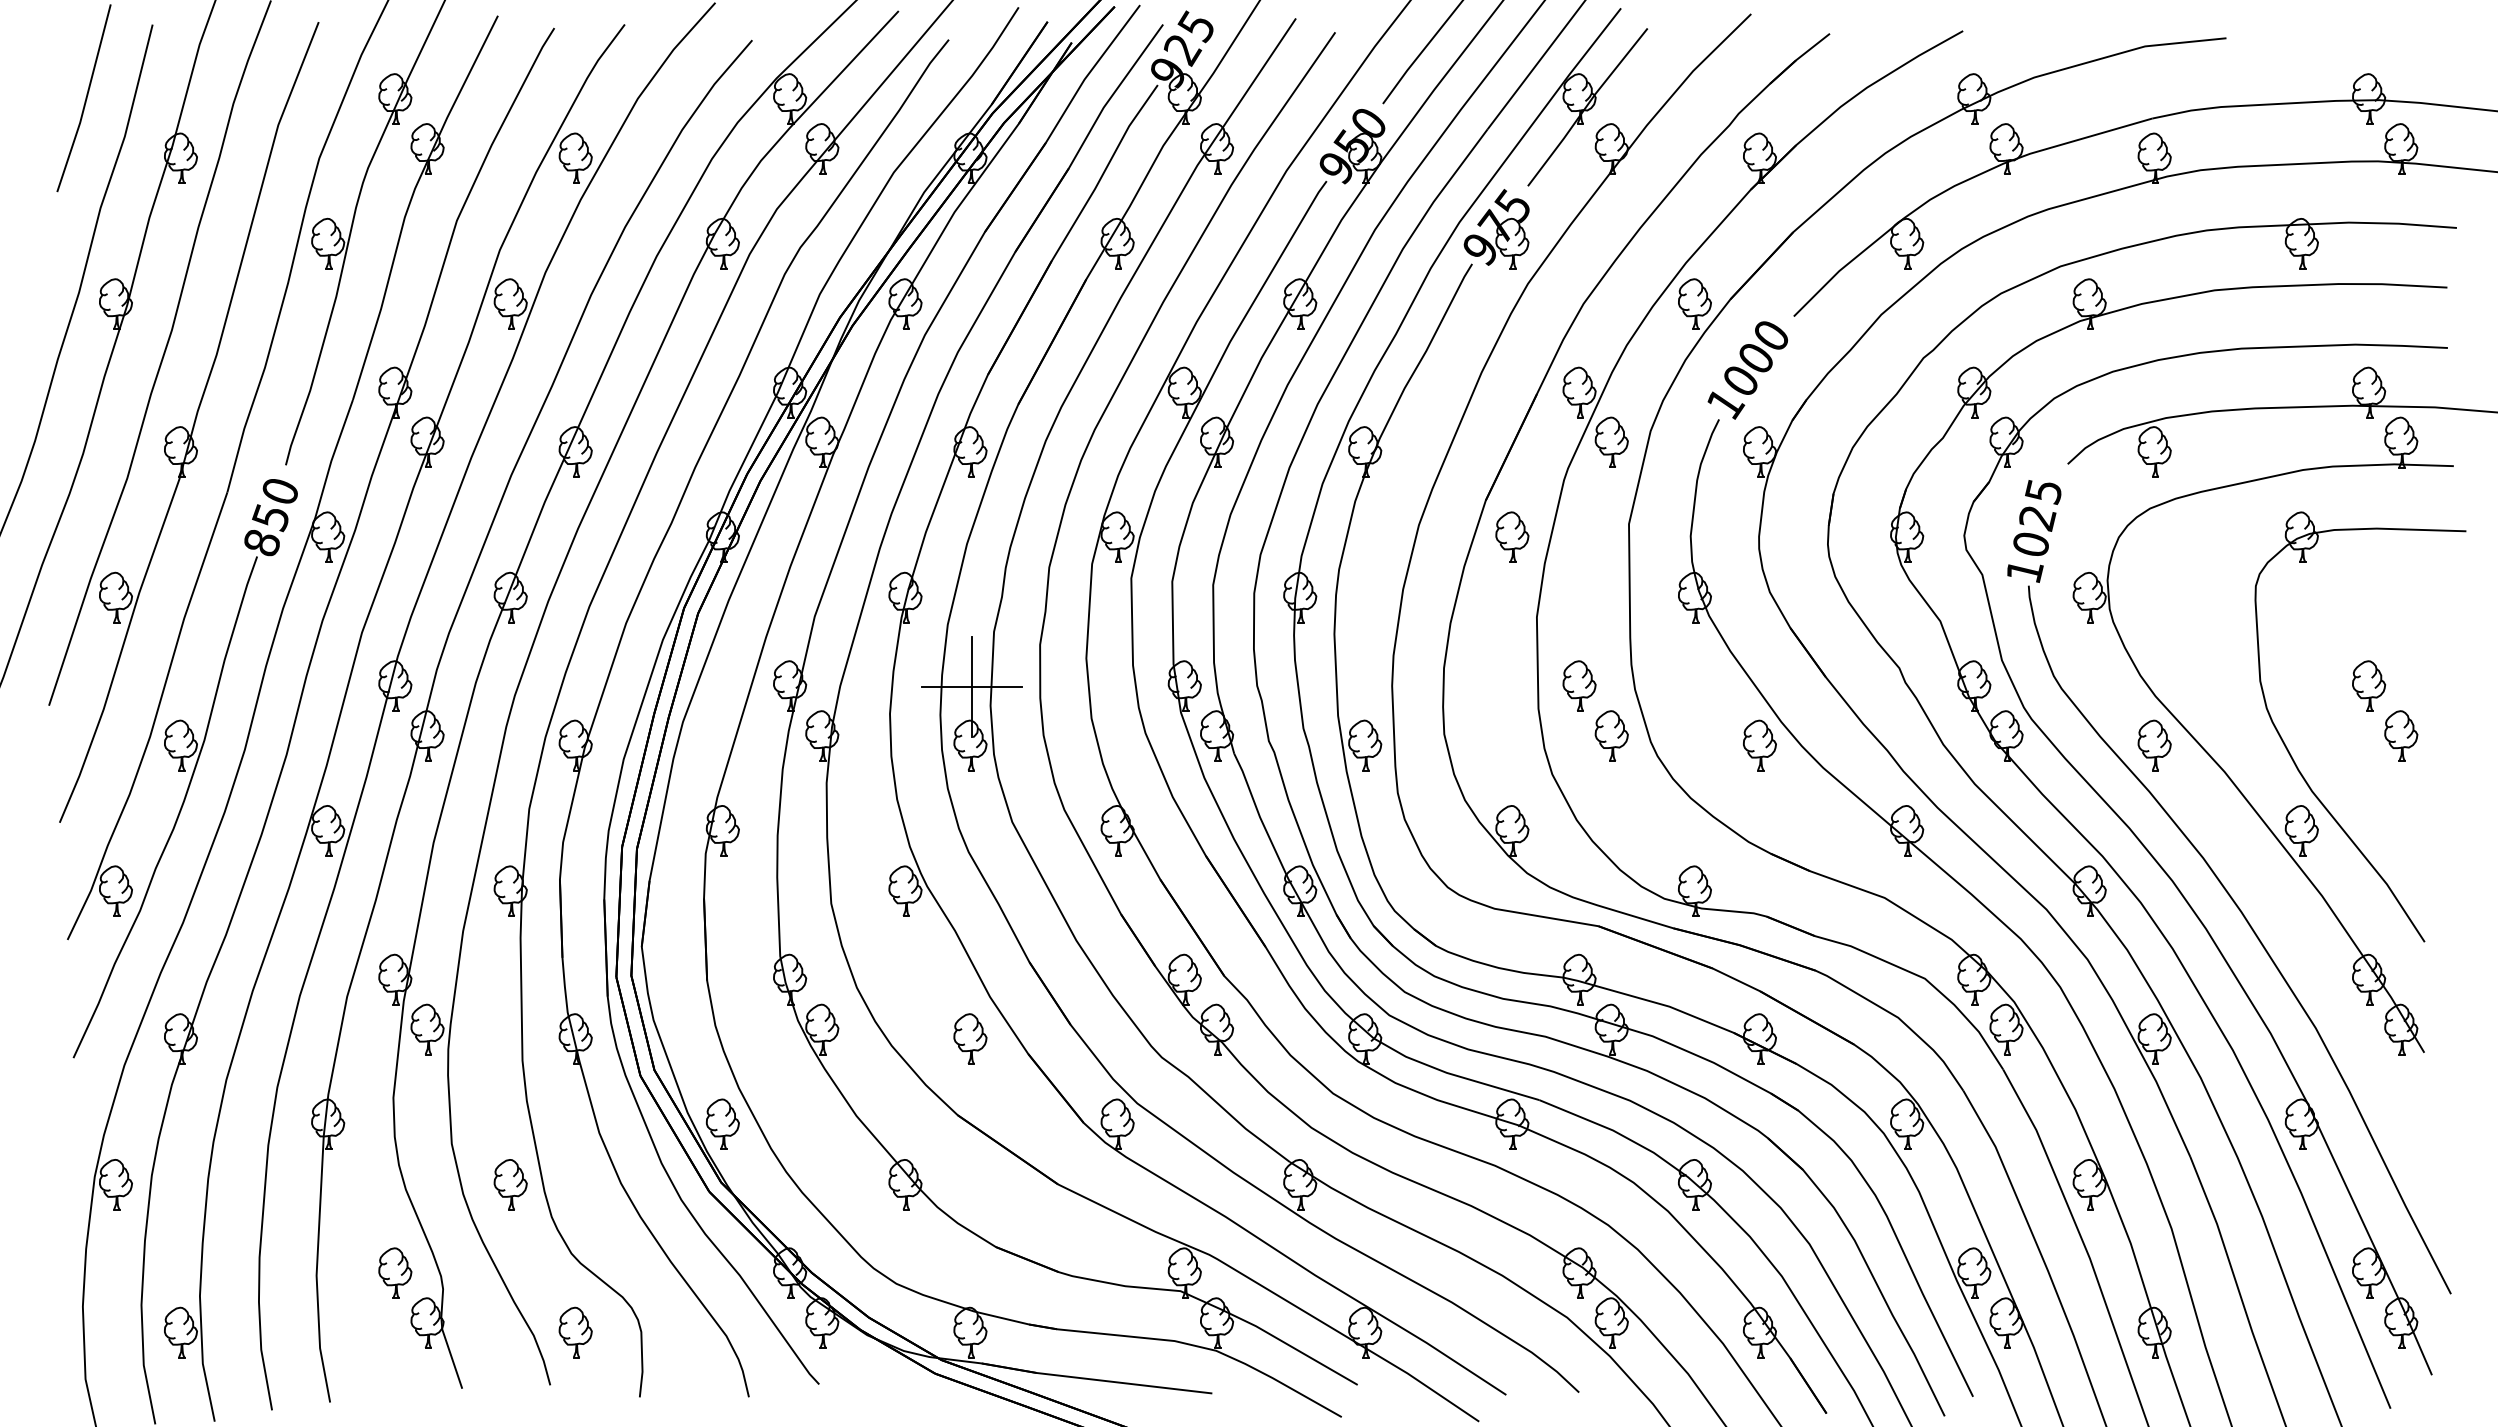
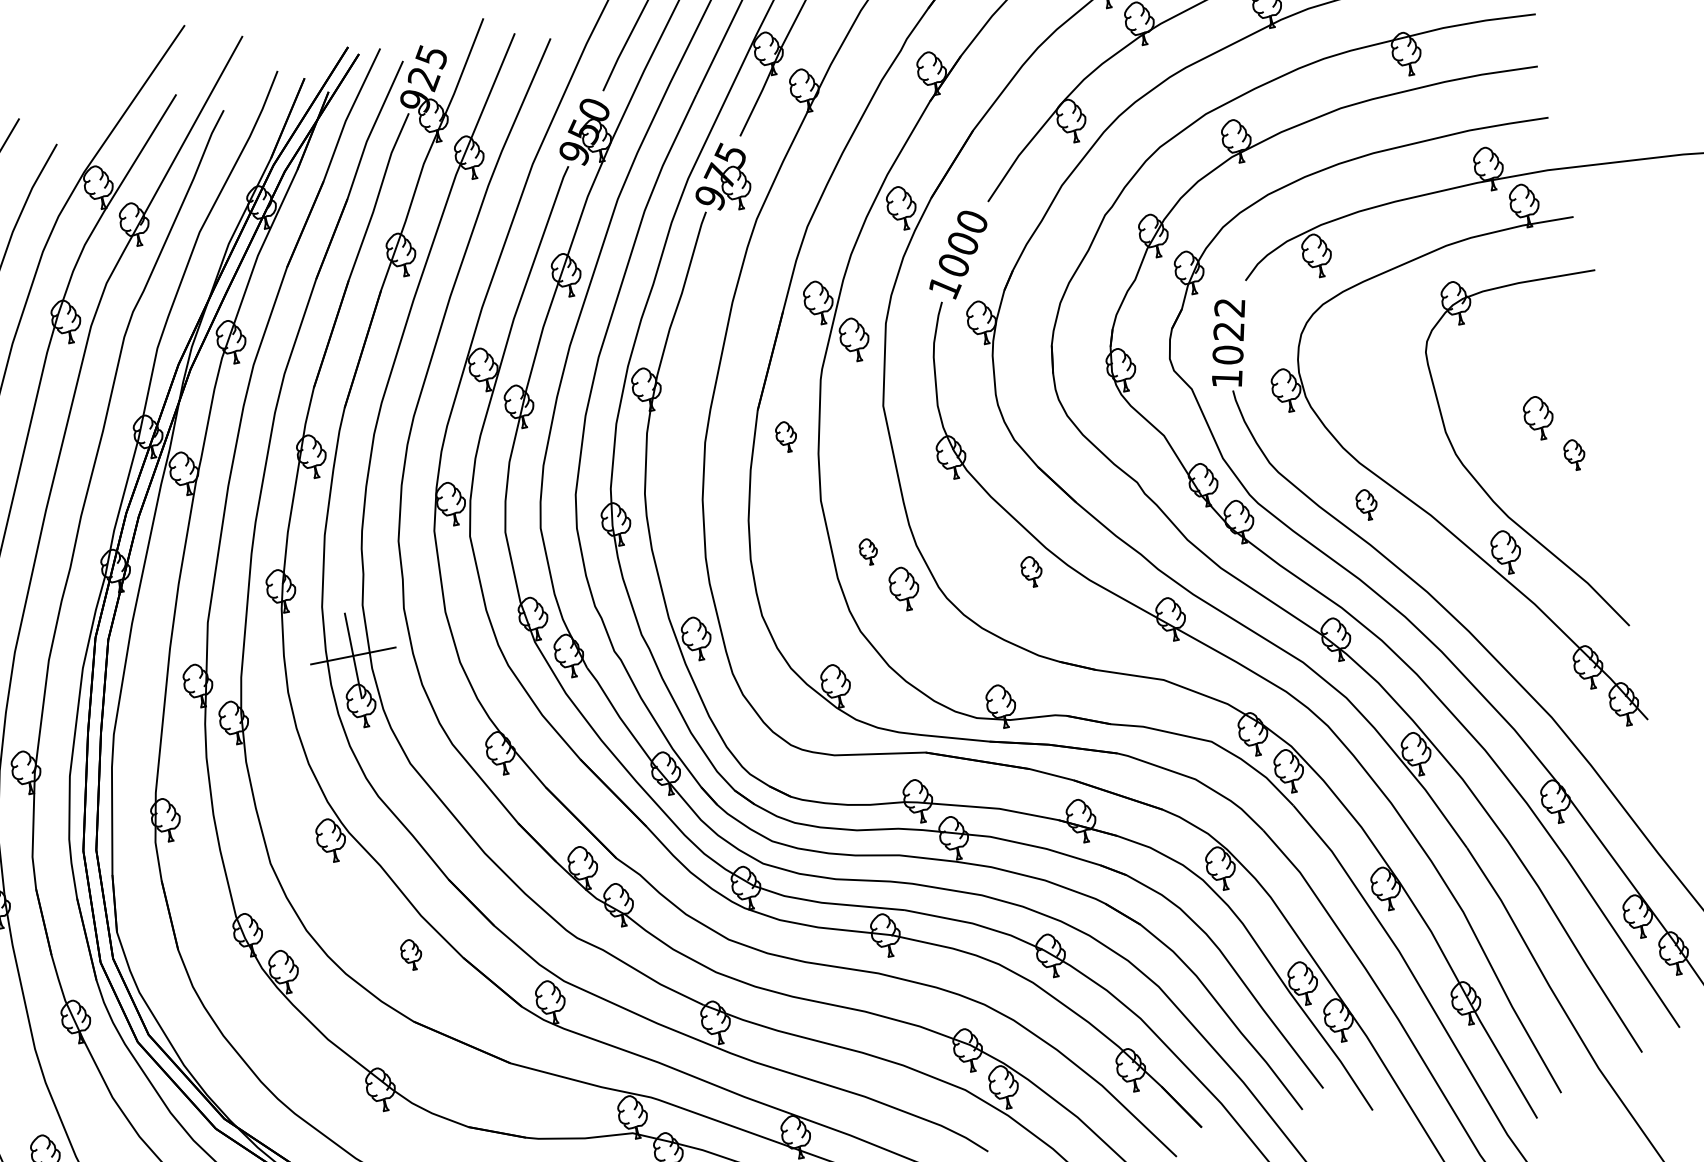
text: (2043, 492) -> (1229, 308), 1025 -> 1022
part: (1512, 536) -> (786, 436), size x0.7
part: (1579, 685) -> (868, 551), size x0.6
part: (2401, 735) -> (1574, 454), size x0.7
part: (1759, 745) -> (1031, 571), size x0.7
part: (2154, 745) -> (1366, 504), size x0.7
part: (970, 1038) -> (411, 954), size x0.7
part: (722, 1123) -> (215, 1068), removed

